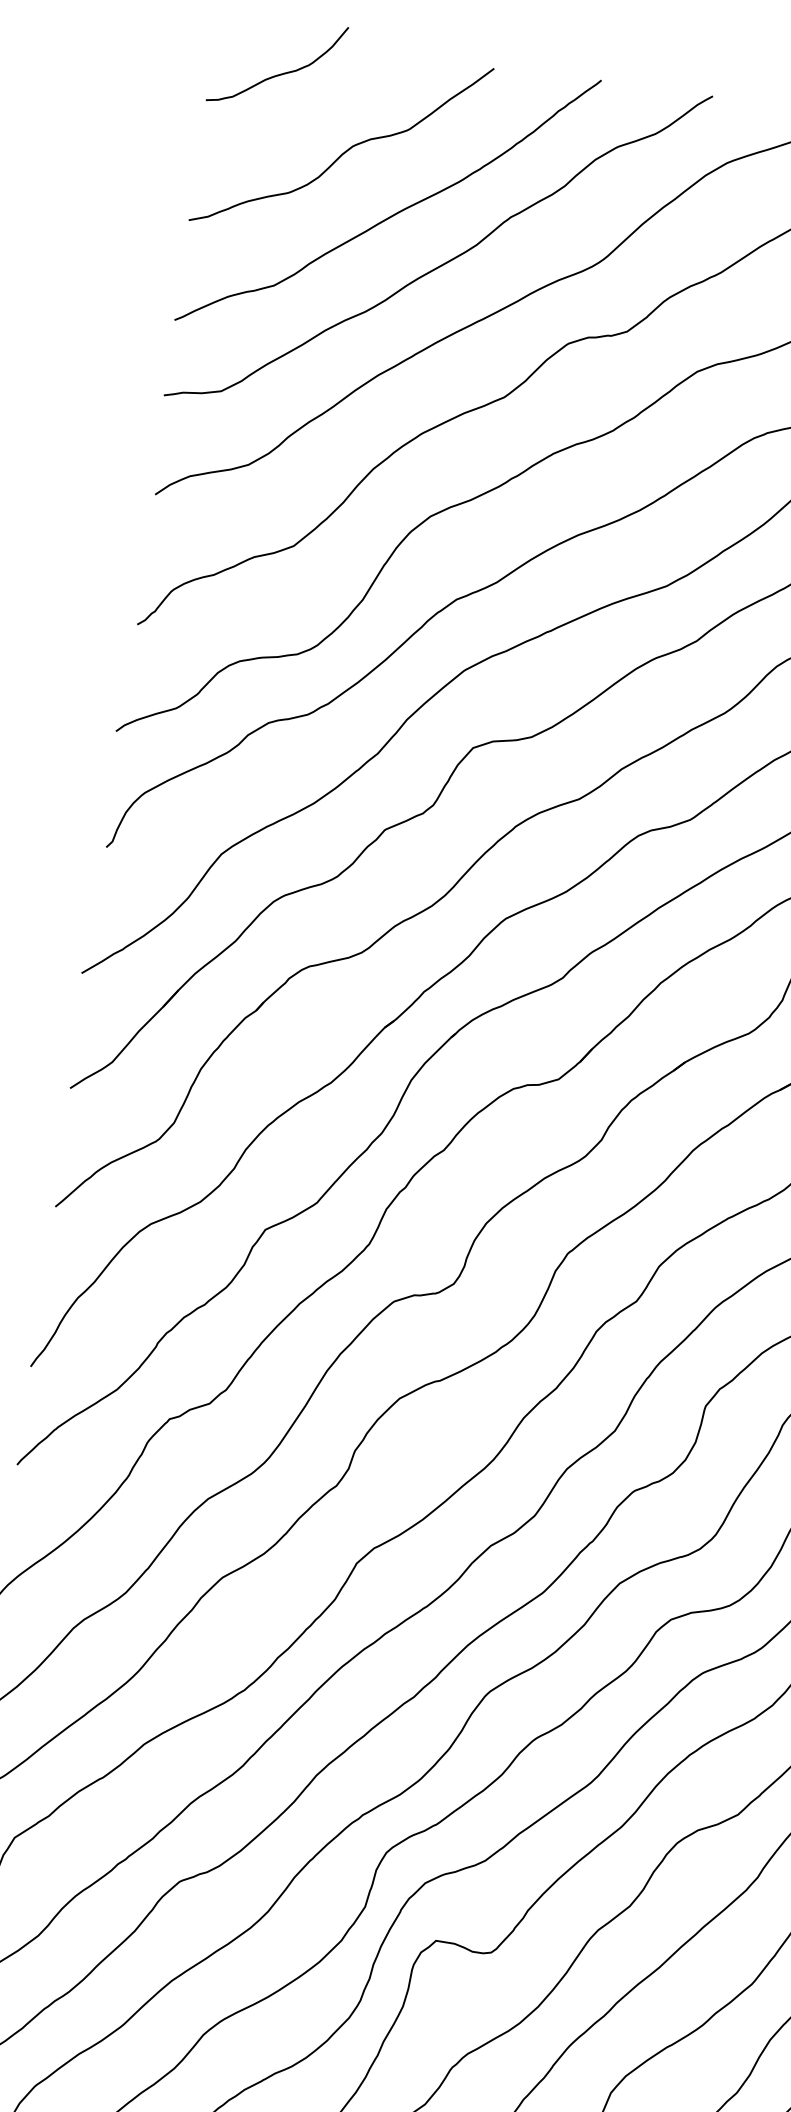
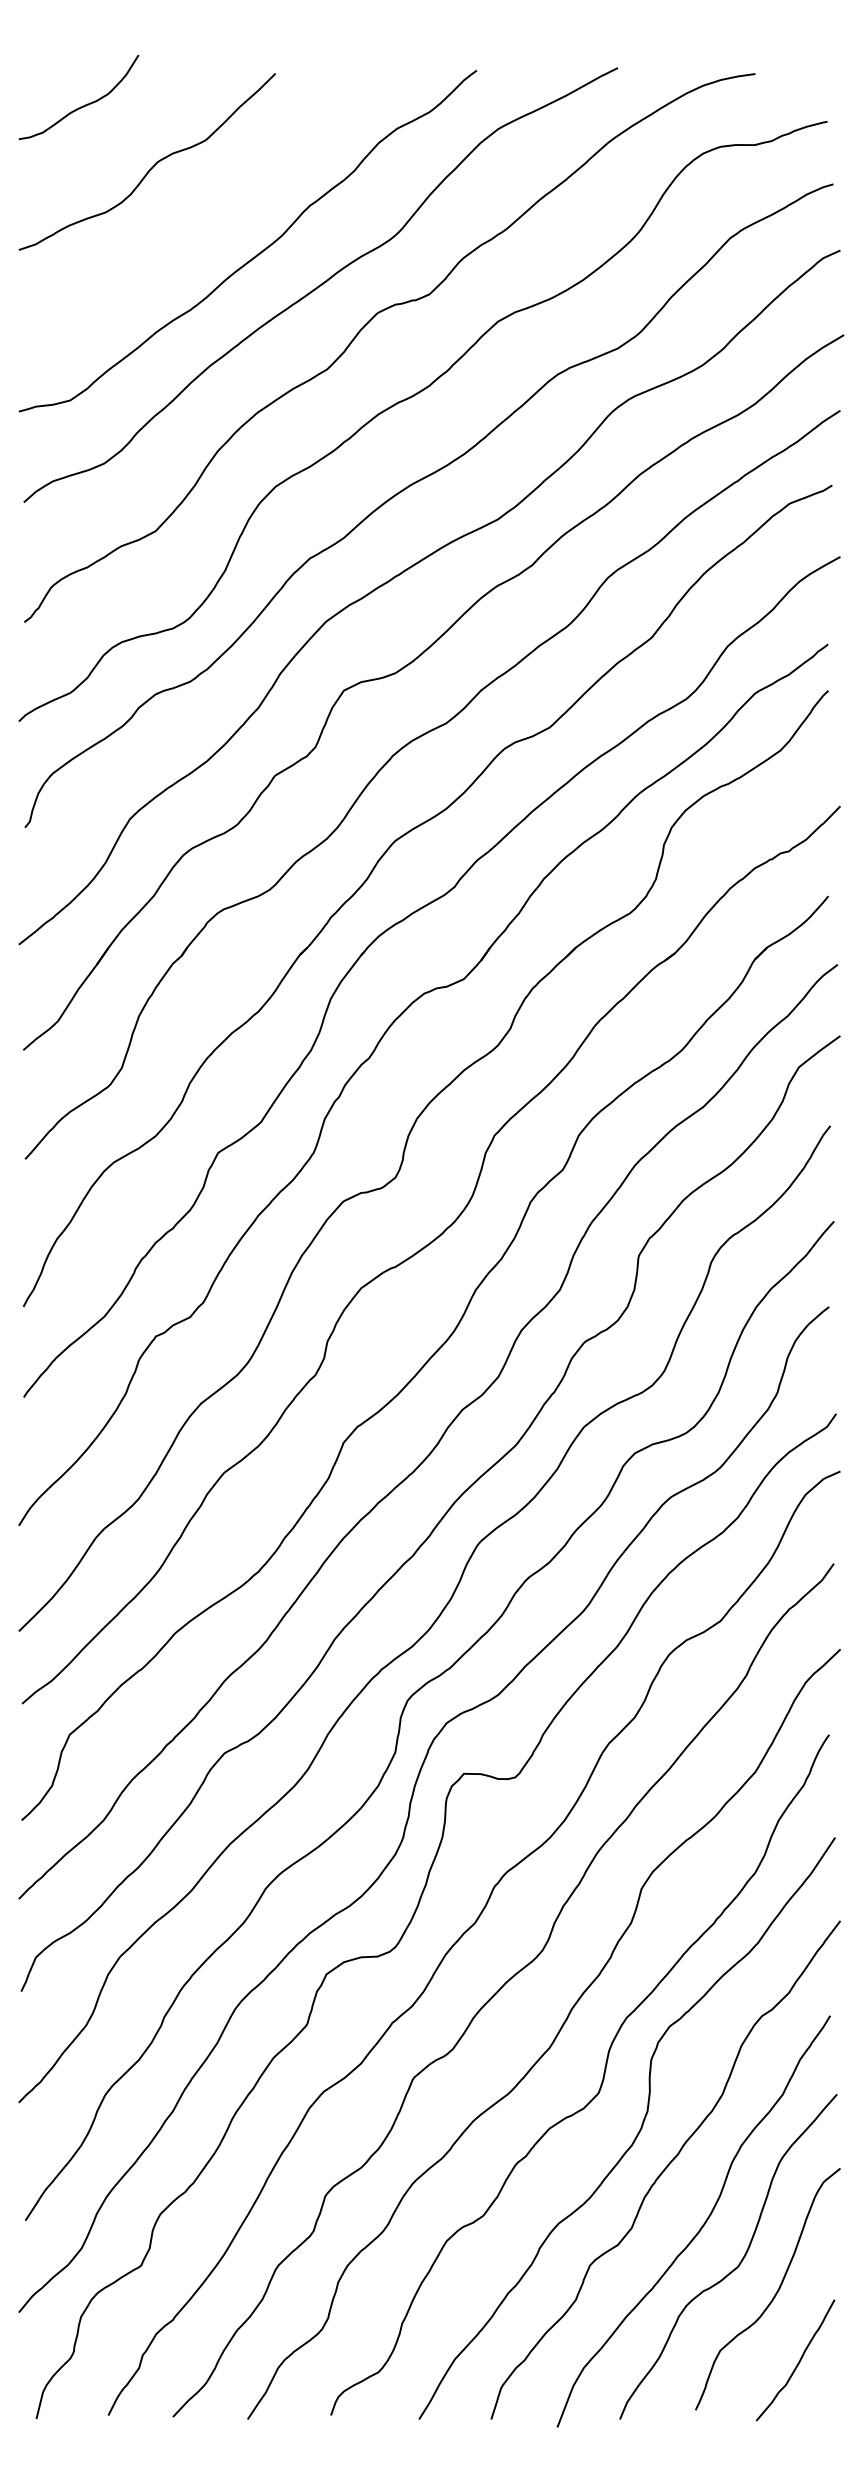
curve: (392, 214) -> (202, 218), removed

